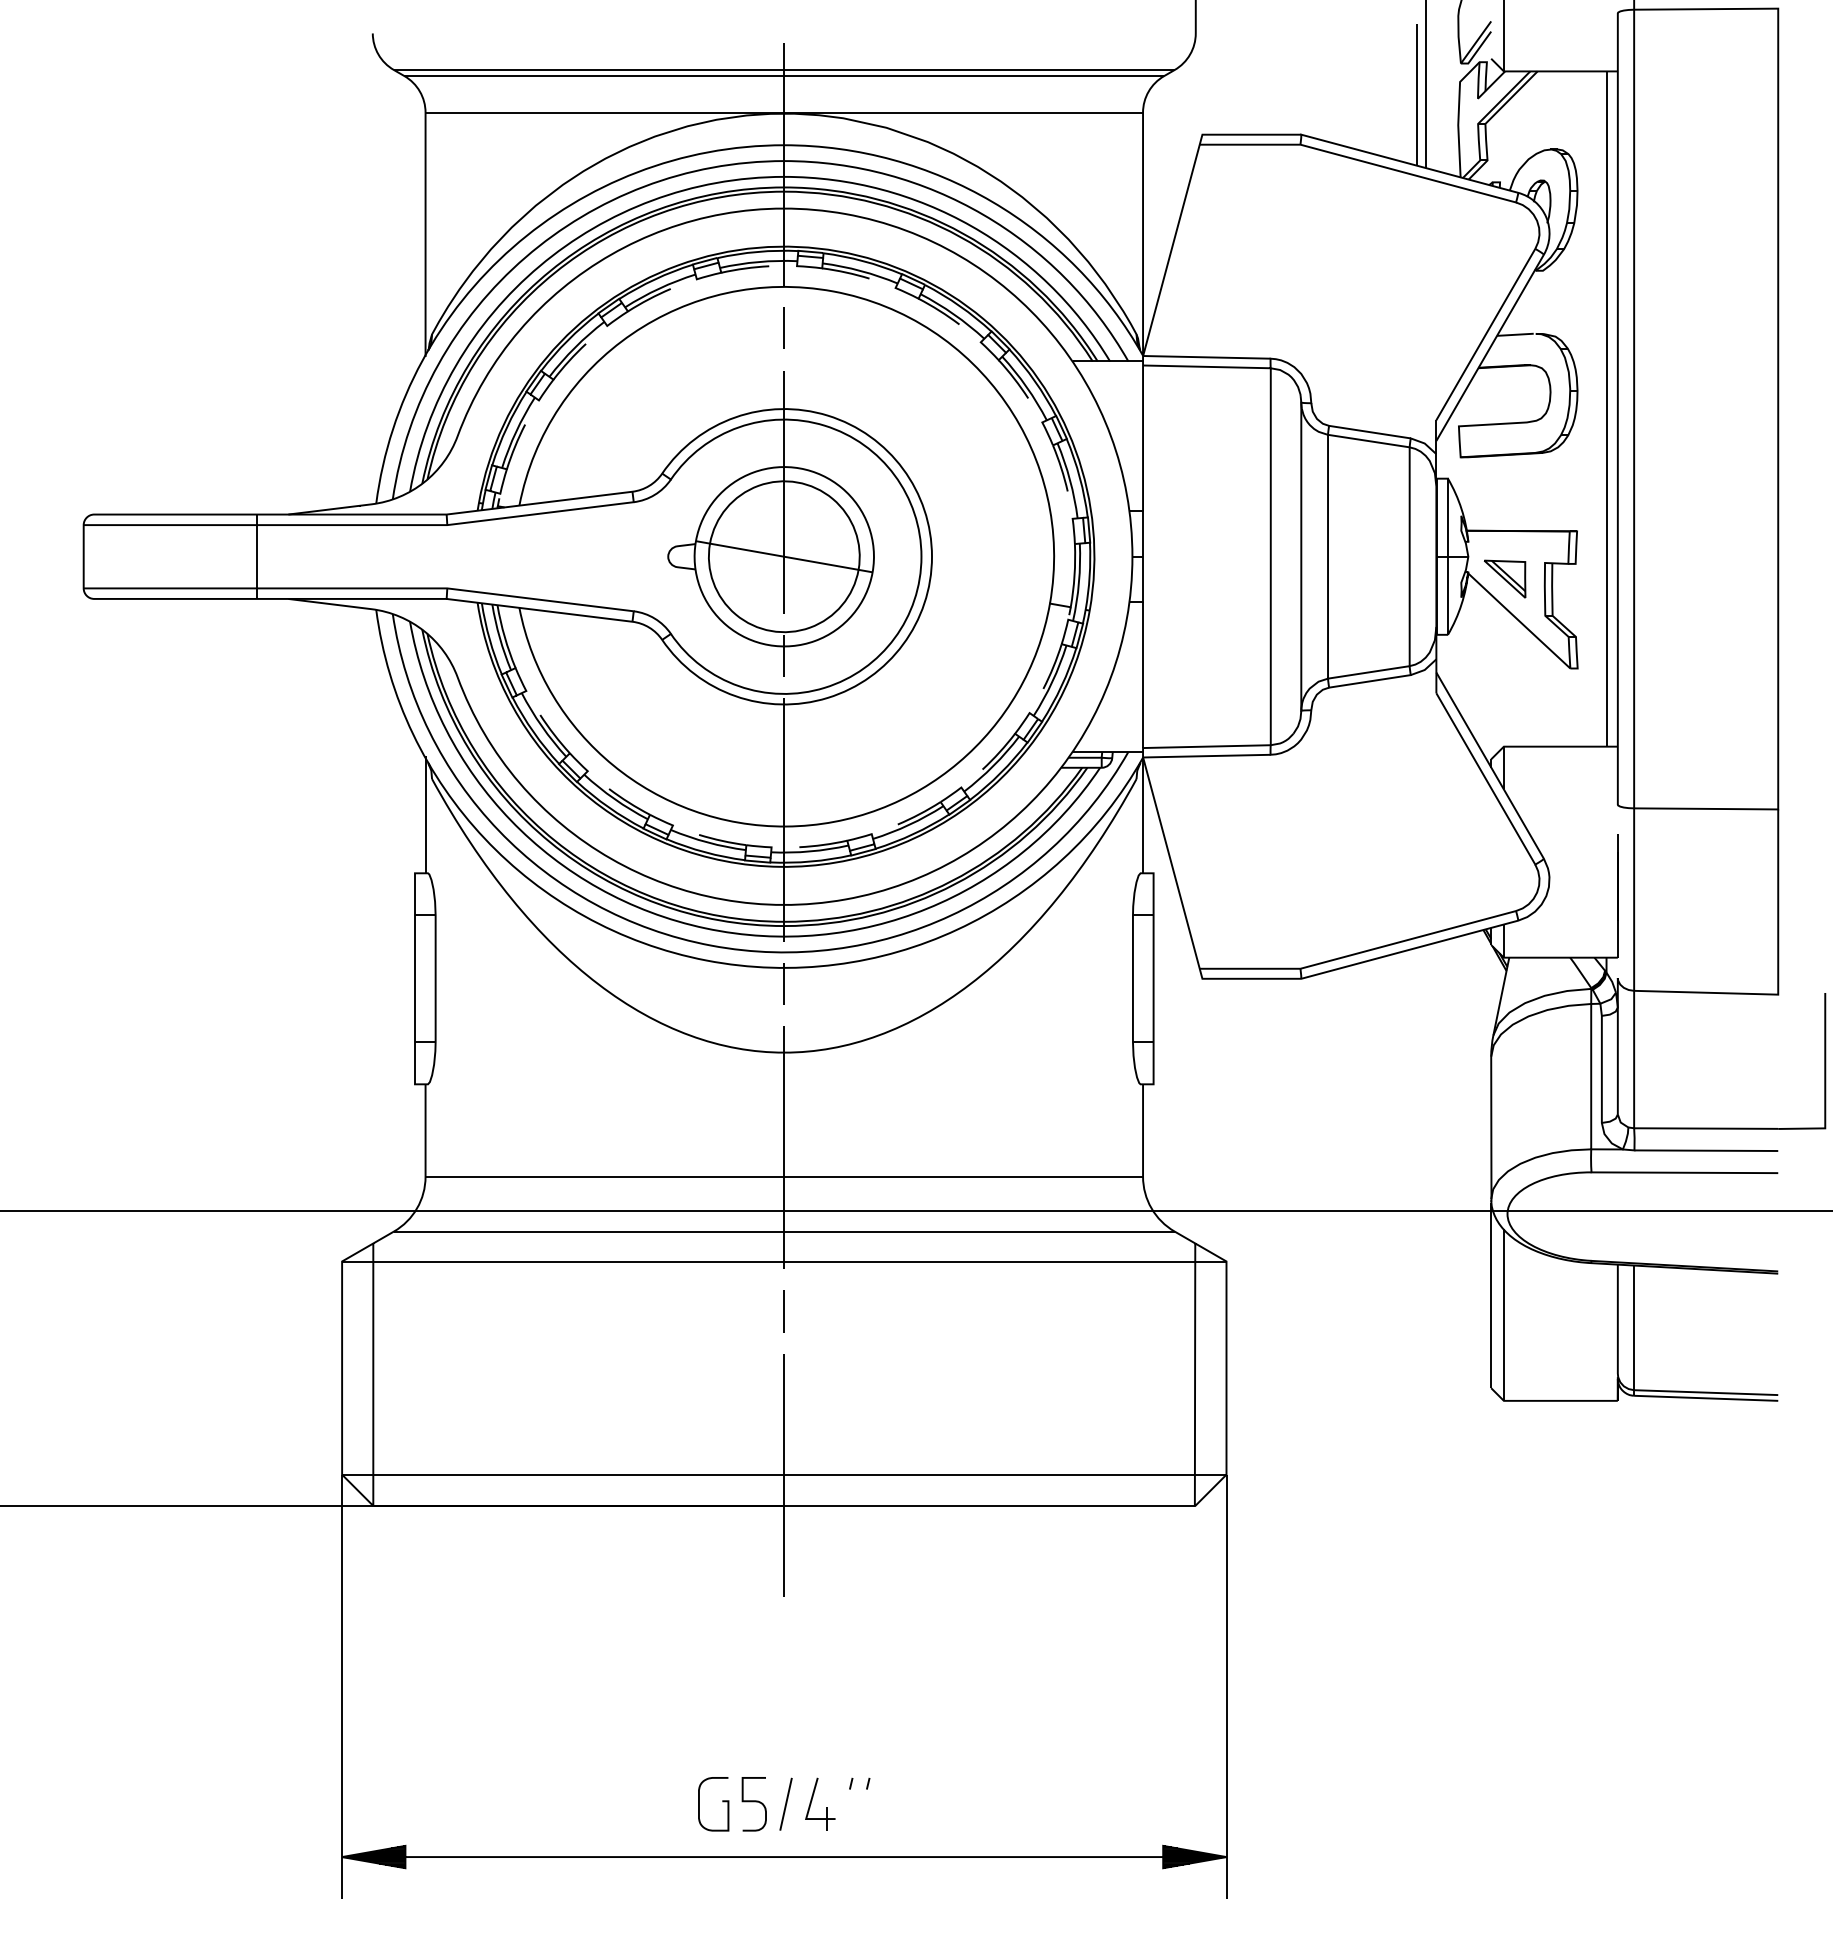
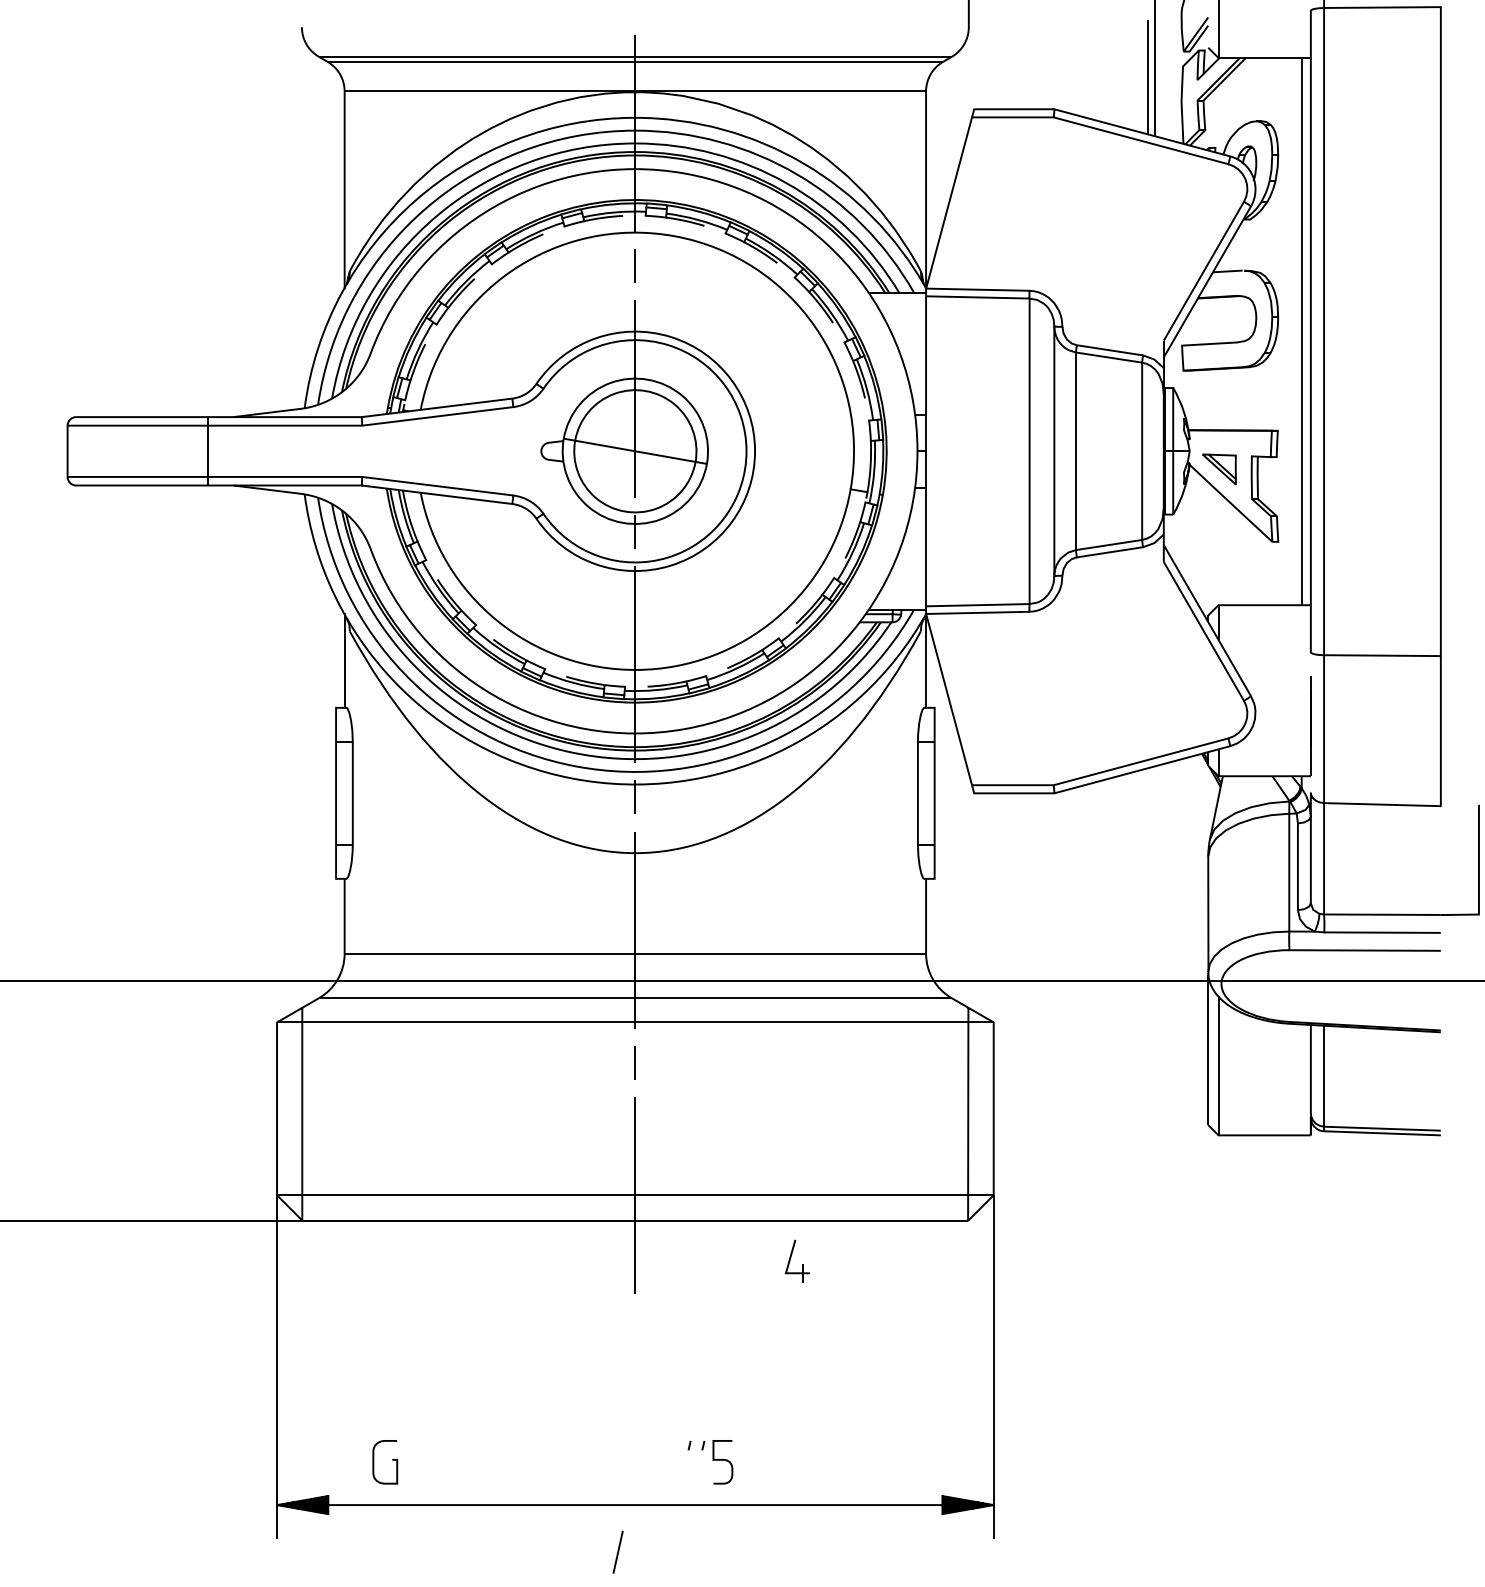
curve: (722, 1802) -> (392, 1460), moved
curve: (753, 1802) -> (722, 1460), moved
line: (785, 1803) -> (617, 1551), moved
part: (826, 1807) -> (802, 1263), moved

